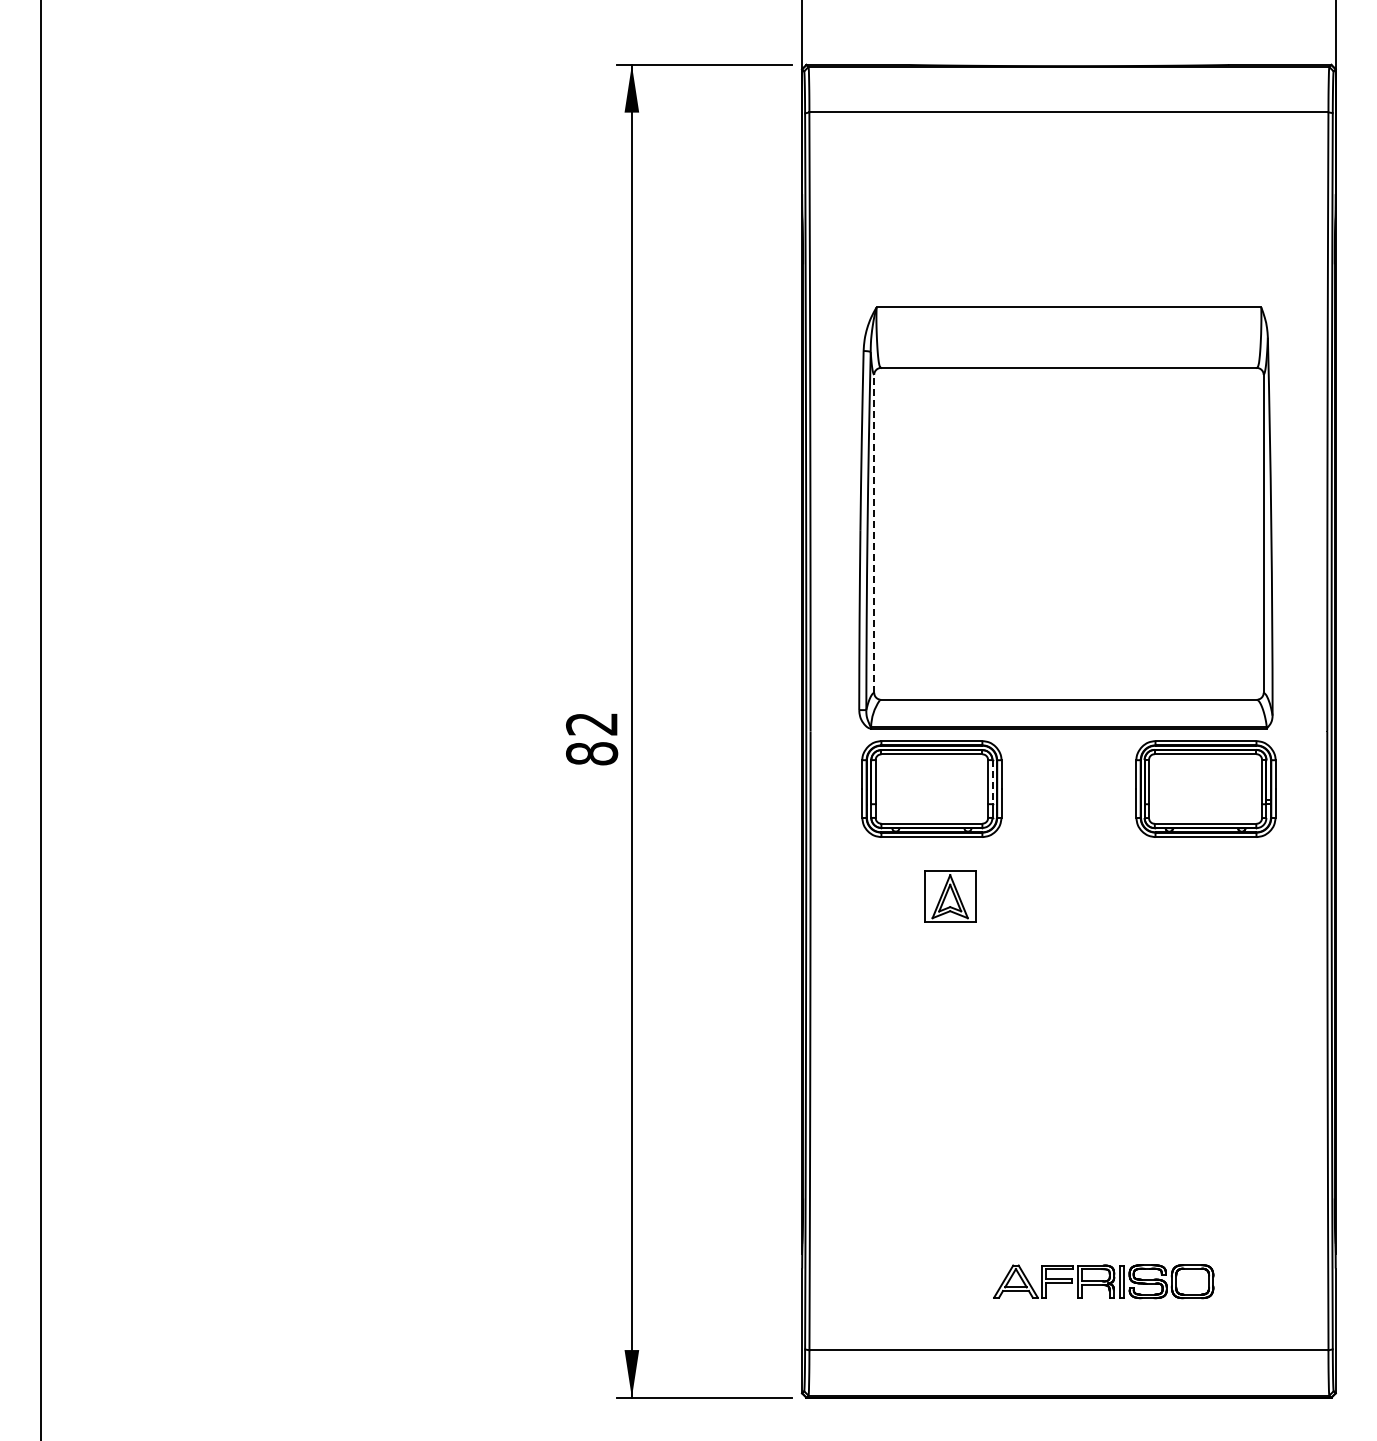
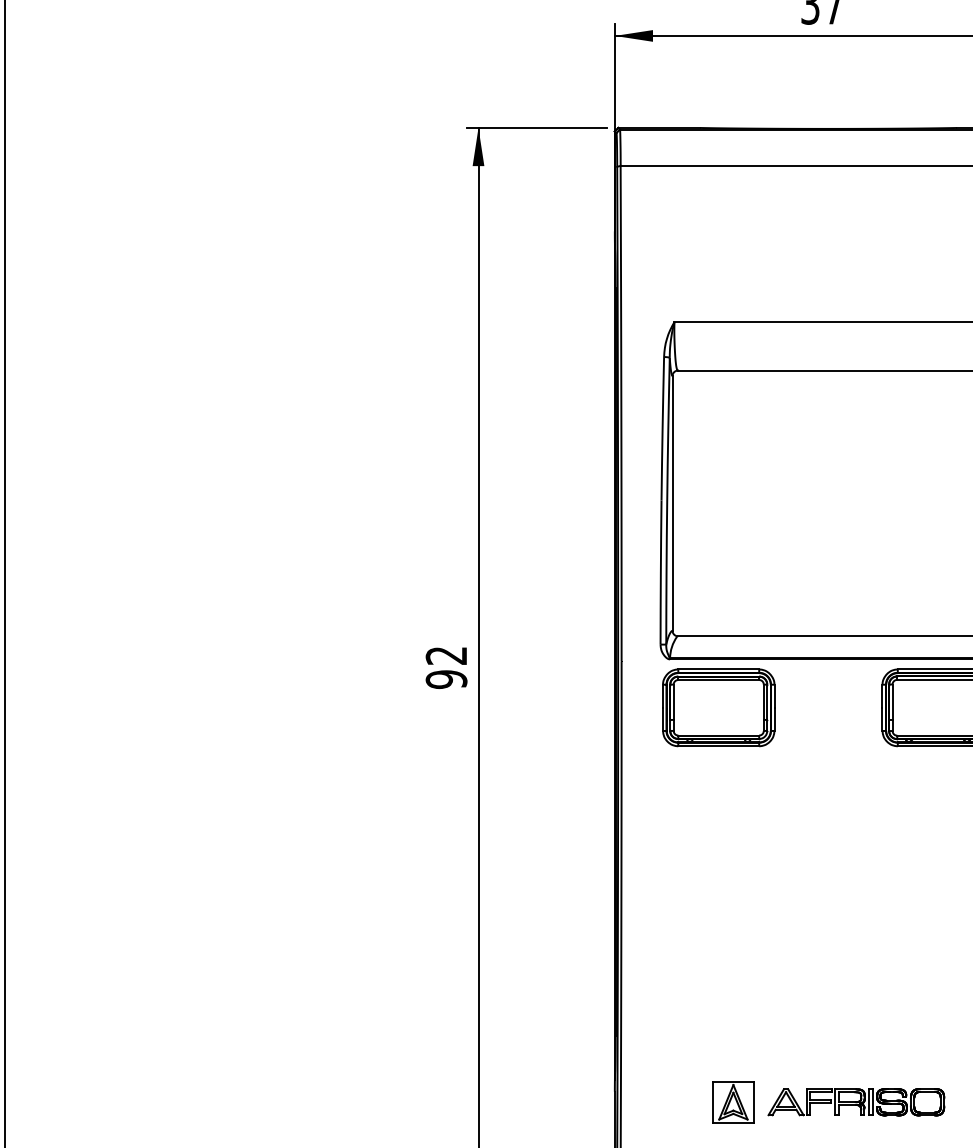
line: (874, 533) -> (672, 503), dashed -> solid
text: (592, 753) -> (446, 679), 82 -> 92
line: (992, 782) -> (767, 702), dashed -> solid
part: (950, 896) -> (733, 1102), moved

